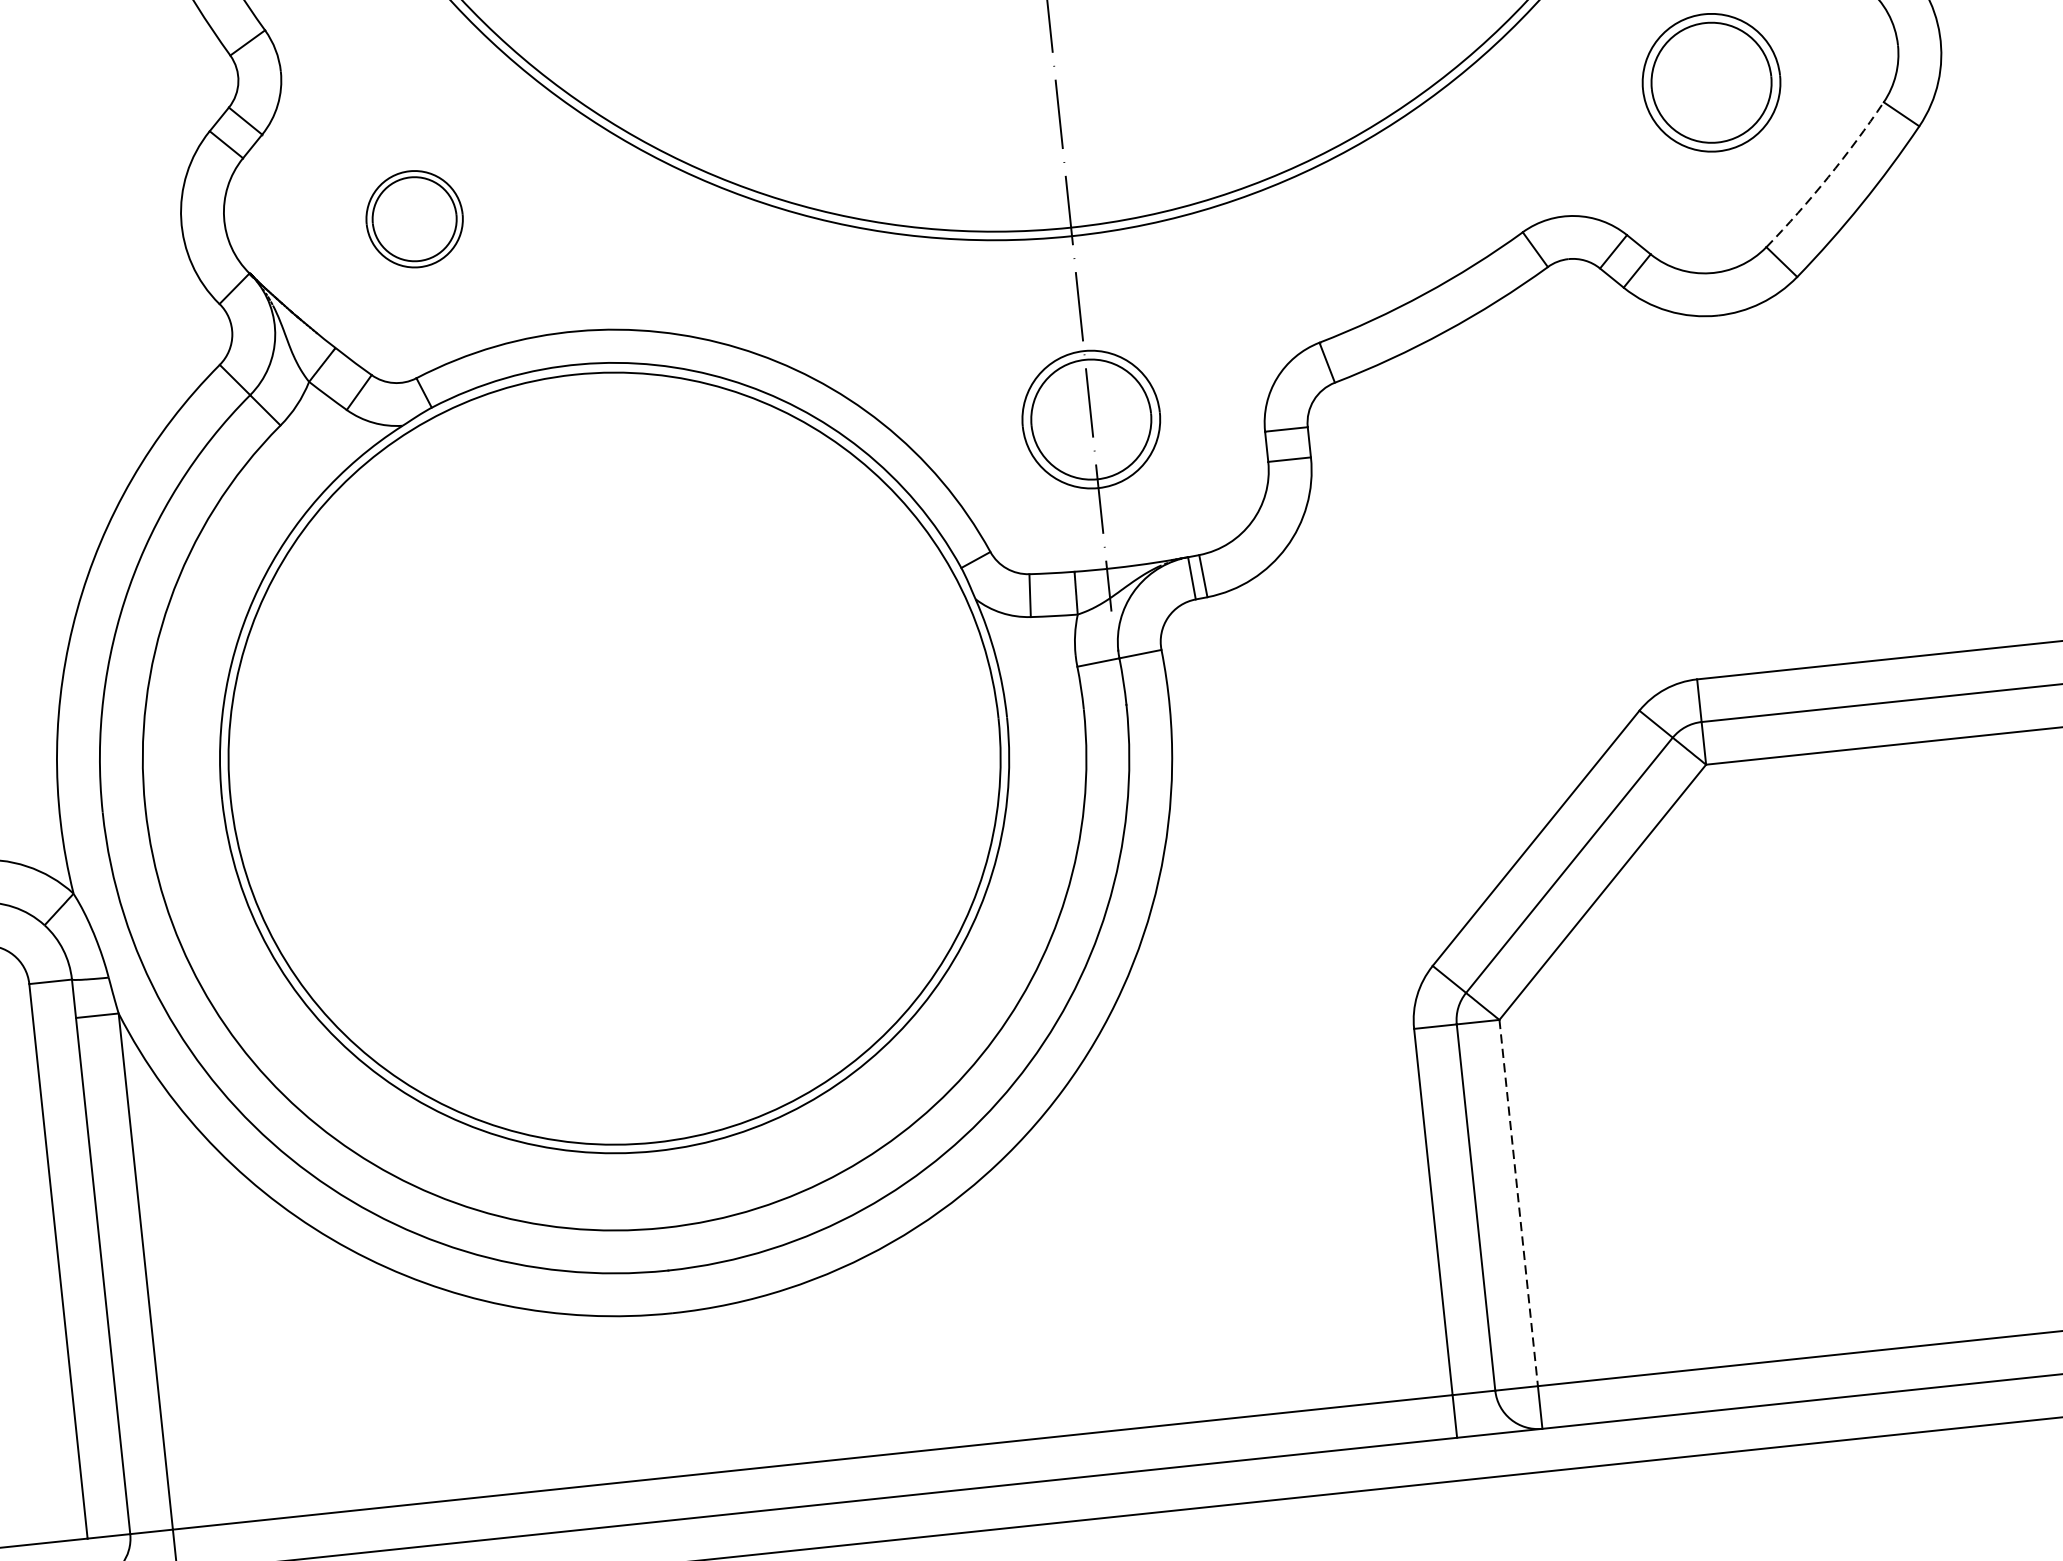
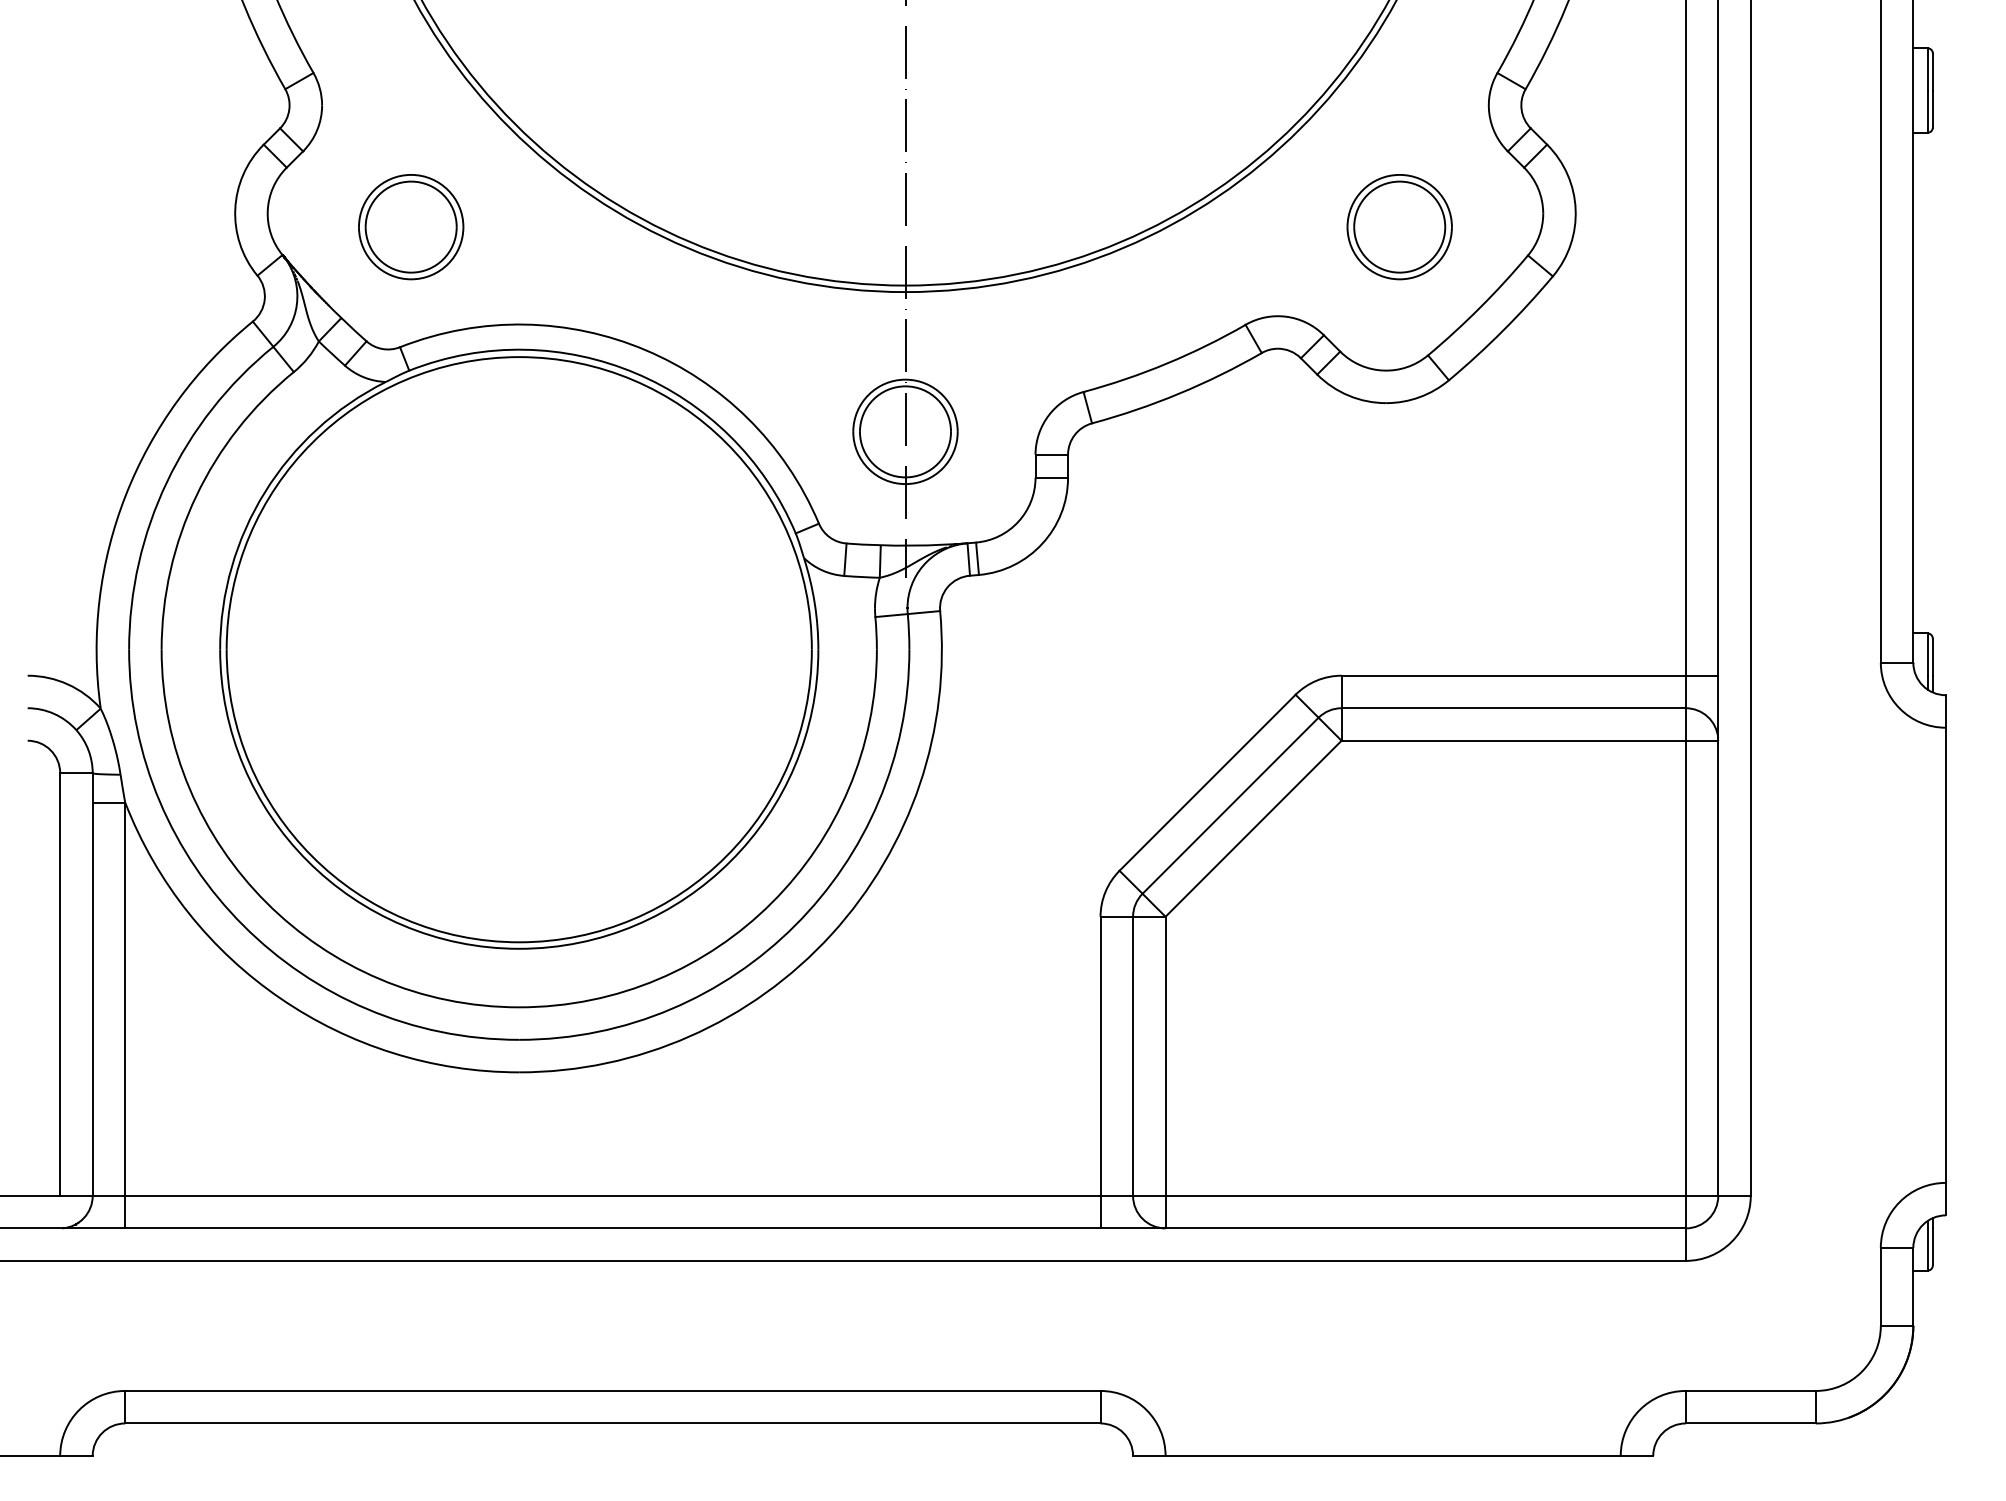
arc: (1828, 177) -> (1480, 307), dashed -> solid
part: (414, 219) -> (411, 227), size x1.43
line: (1518, 1203) -> (1165, 1056), dashed -> solid

